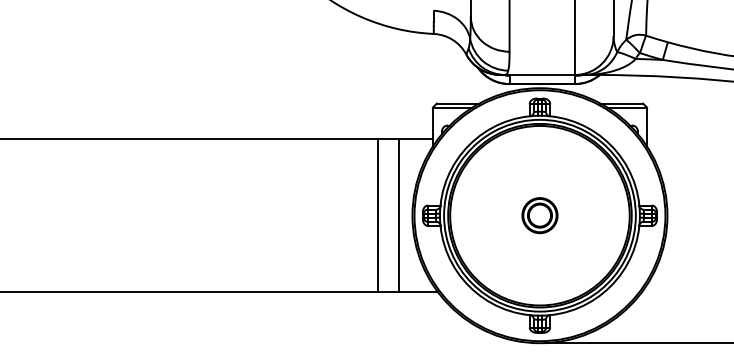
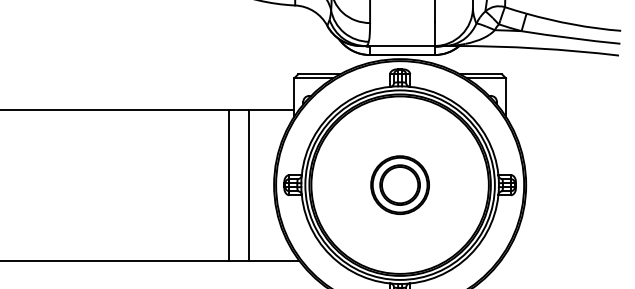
line: (377, 215) -> (228, 184), moved
line: (398, 215) -> (248, 184), moved
part: (539, 215) -> (399, 184), size x1.67

